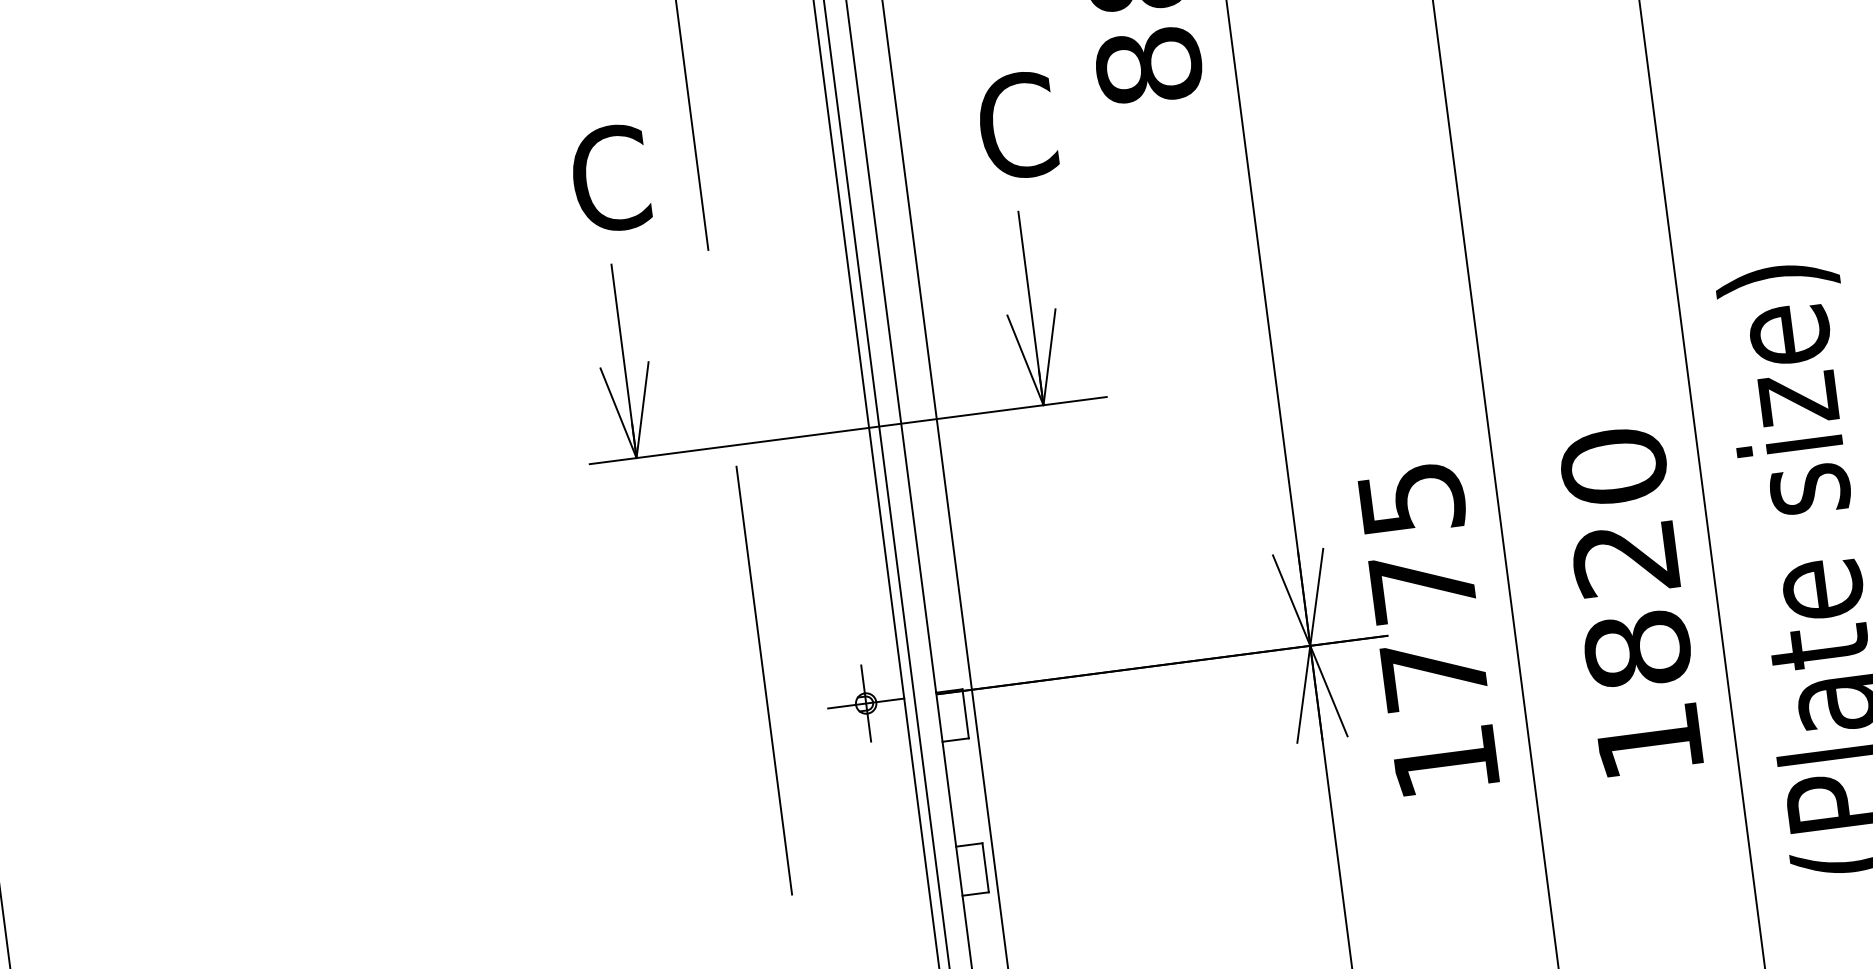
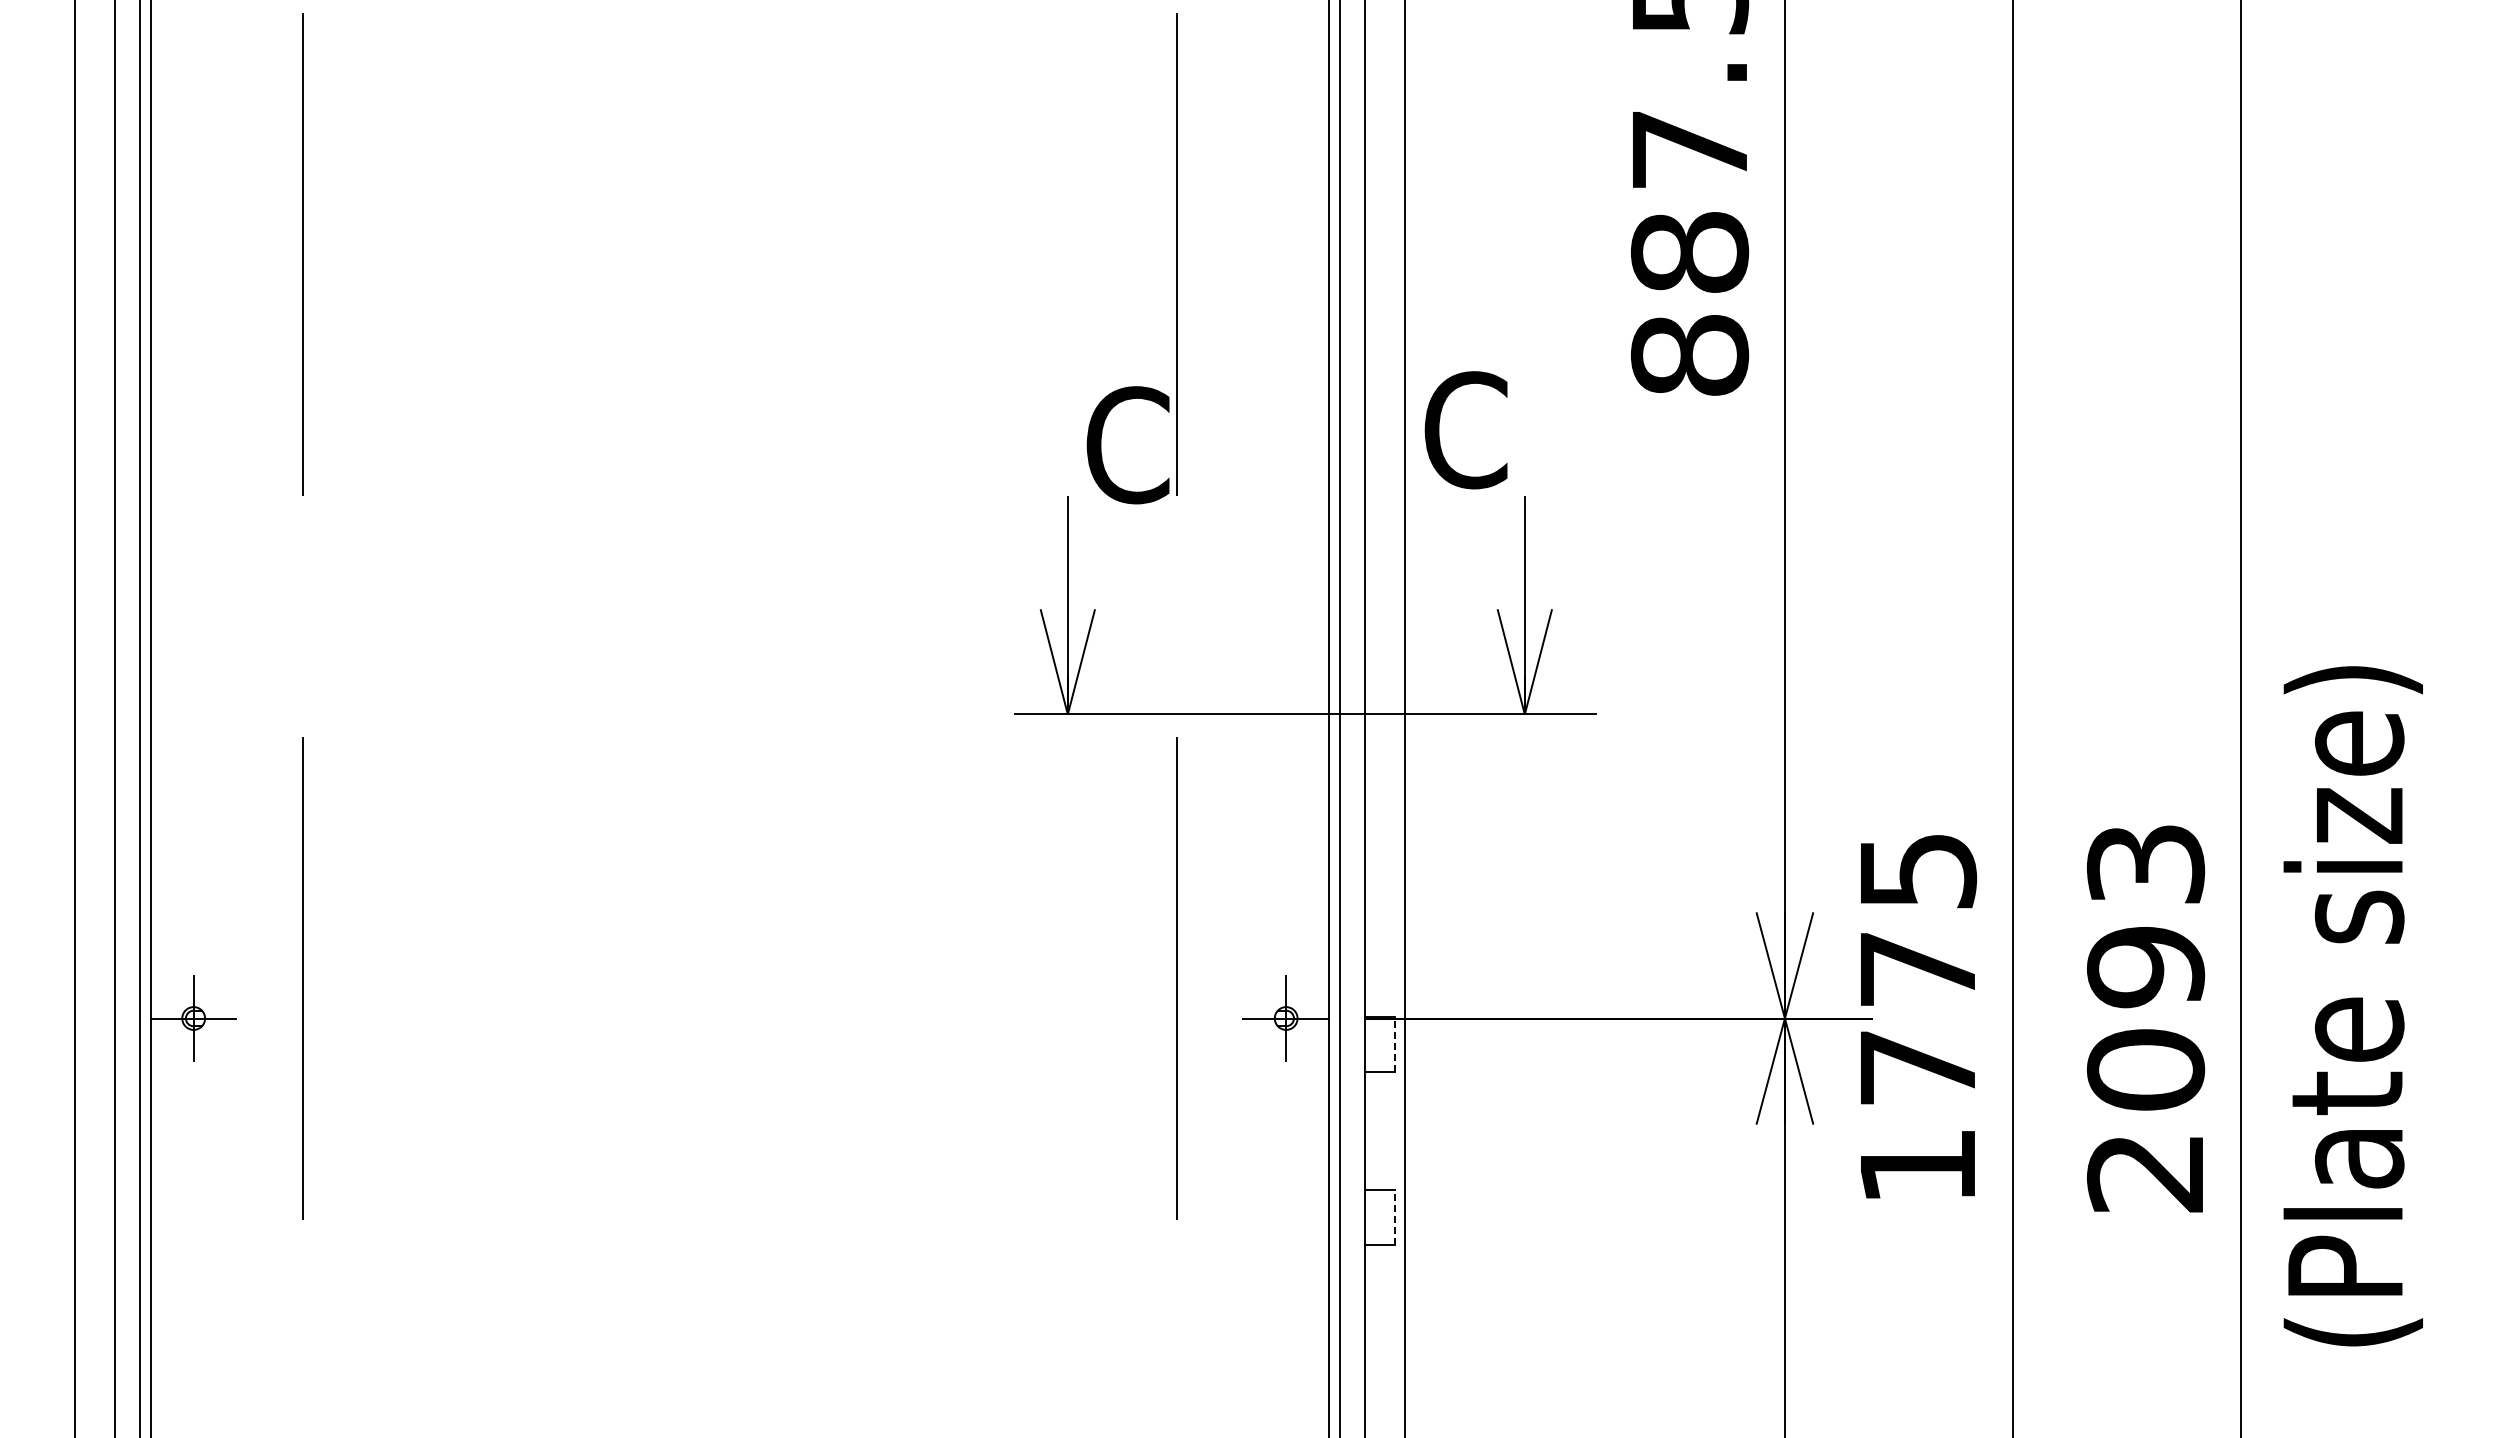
text: (1016, 126) -> (1465, 430), moved
text: (610, 179) -> (1127, 445), moved
text: (1631, 603) -> (2145, 1017), 1820 -> 2093
line: (965, 714) -> (1394, 1044), solid -> dashed
line: (985, 868) -> (1394, 1217), solid -> dashed

